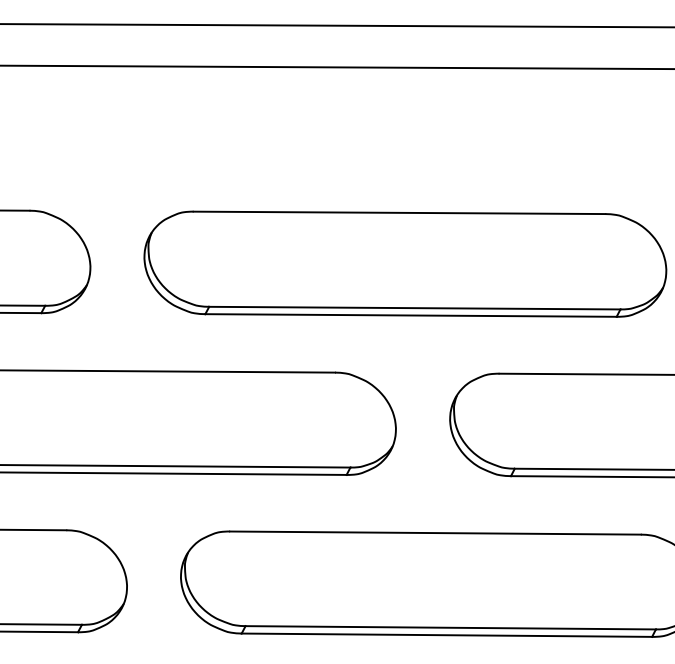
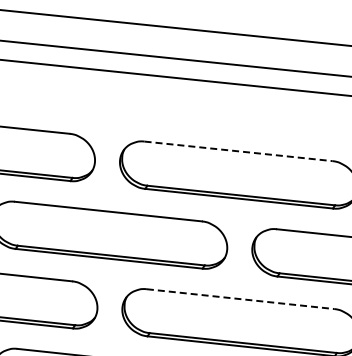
line: (399, 213) -> (238, 151), solid -> dashed
line: (437, 533) -> (241, 299), solid -> dashed

